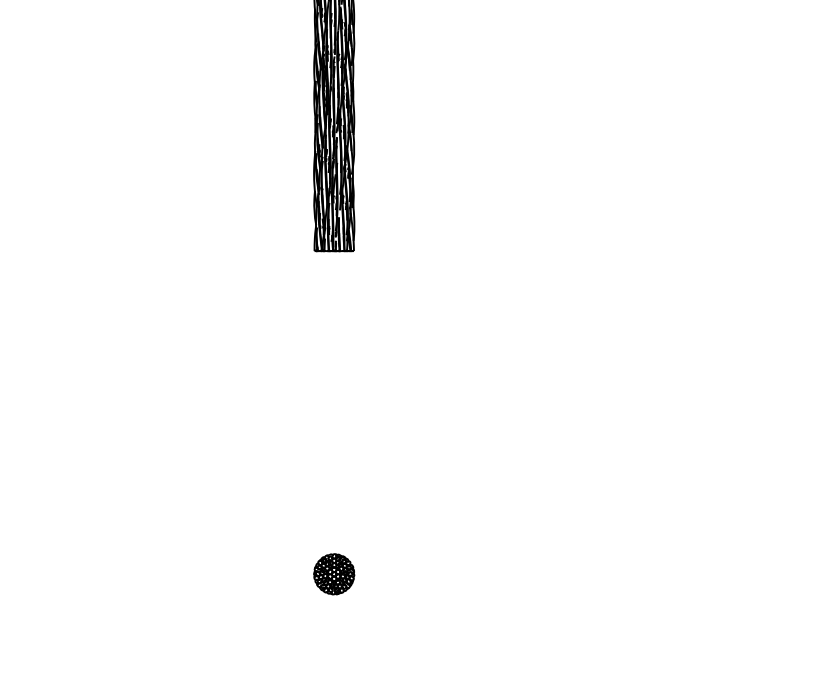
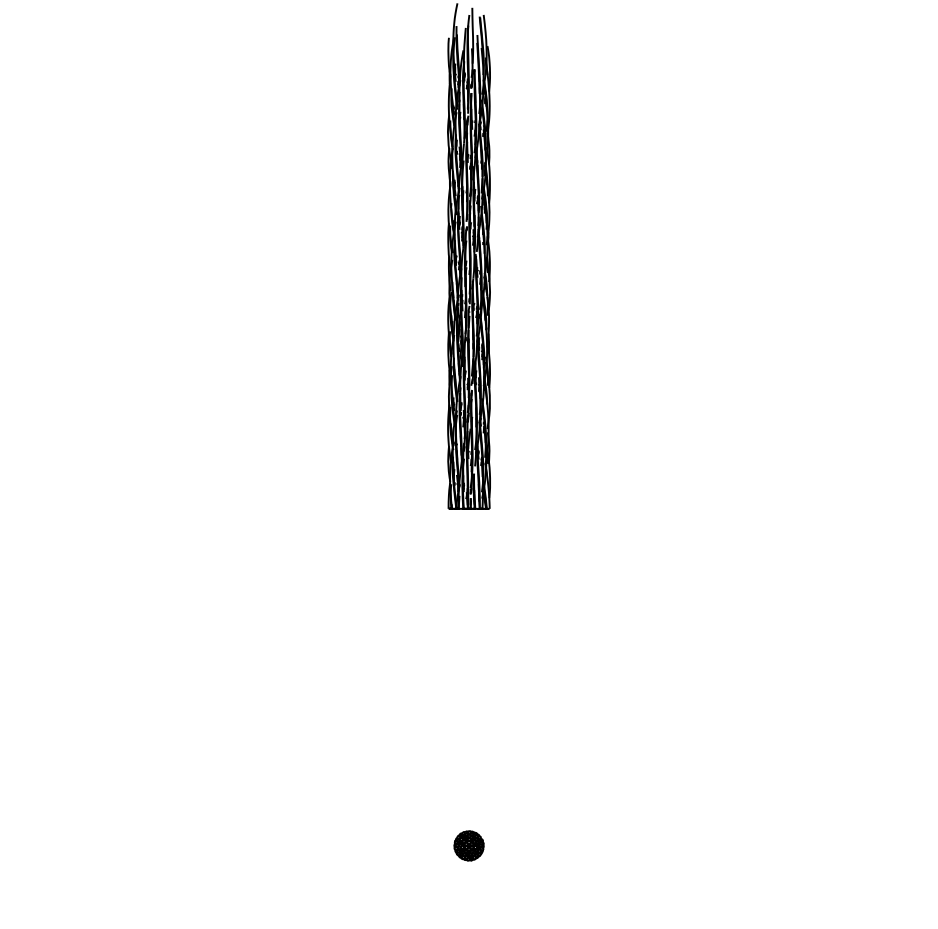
part: (333, 573) -> (468, 845), size x0.7

